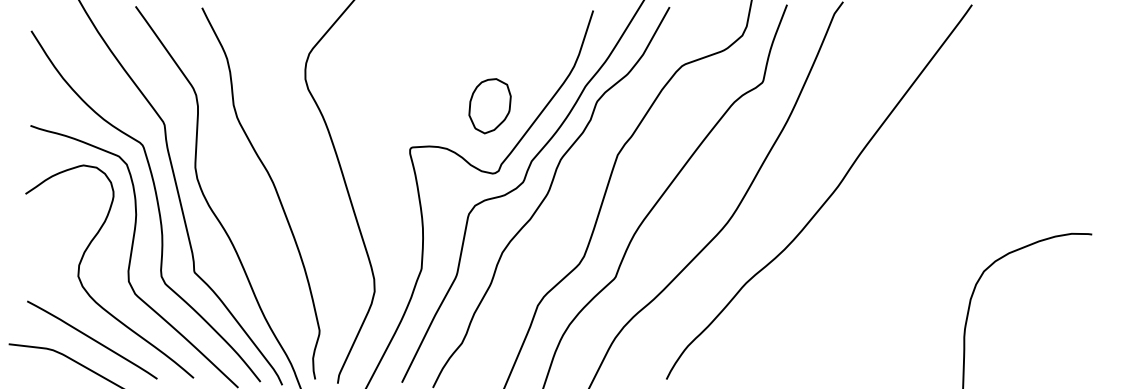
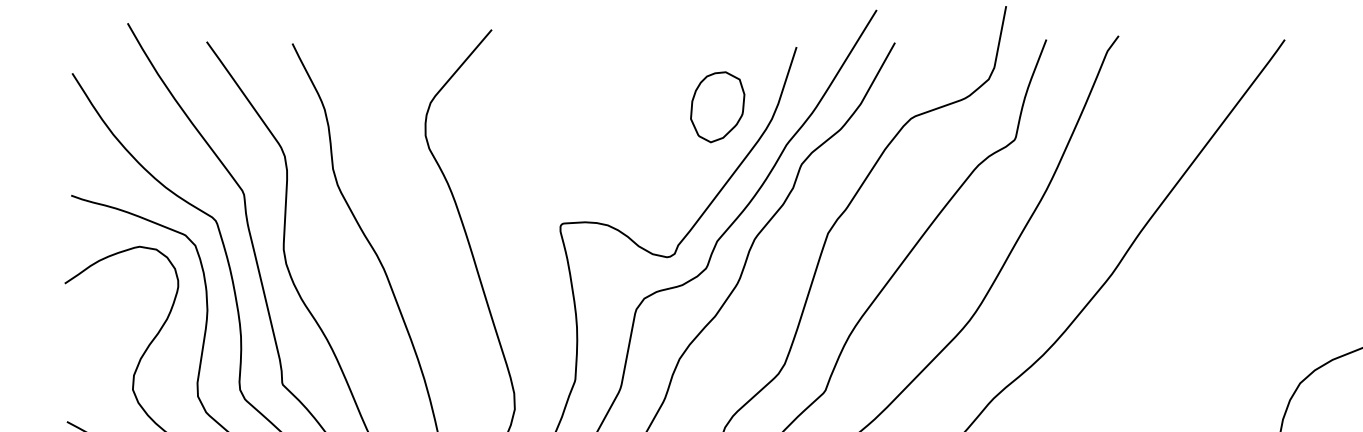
part: (489, 106) -> (716, 107), moved

